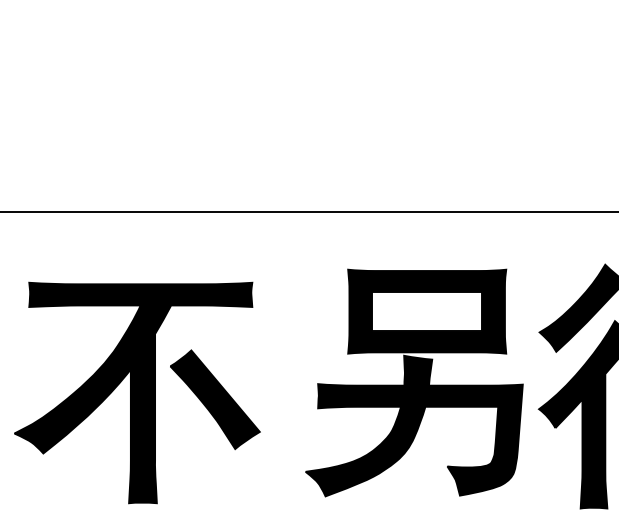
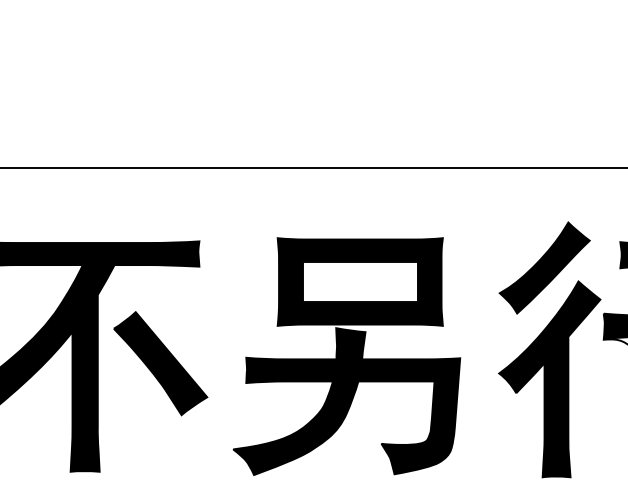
part: (414, 382) -> (347, 356), moved

